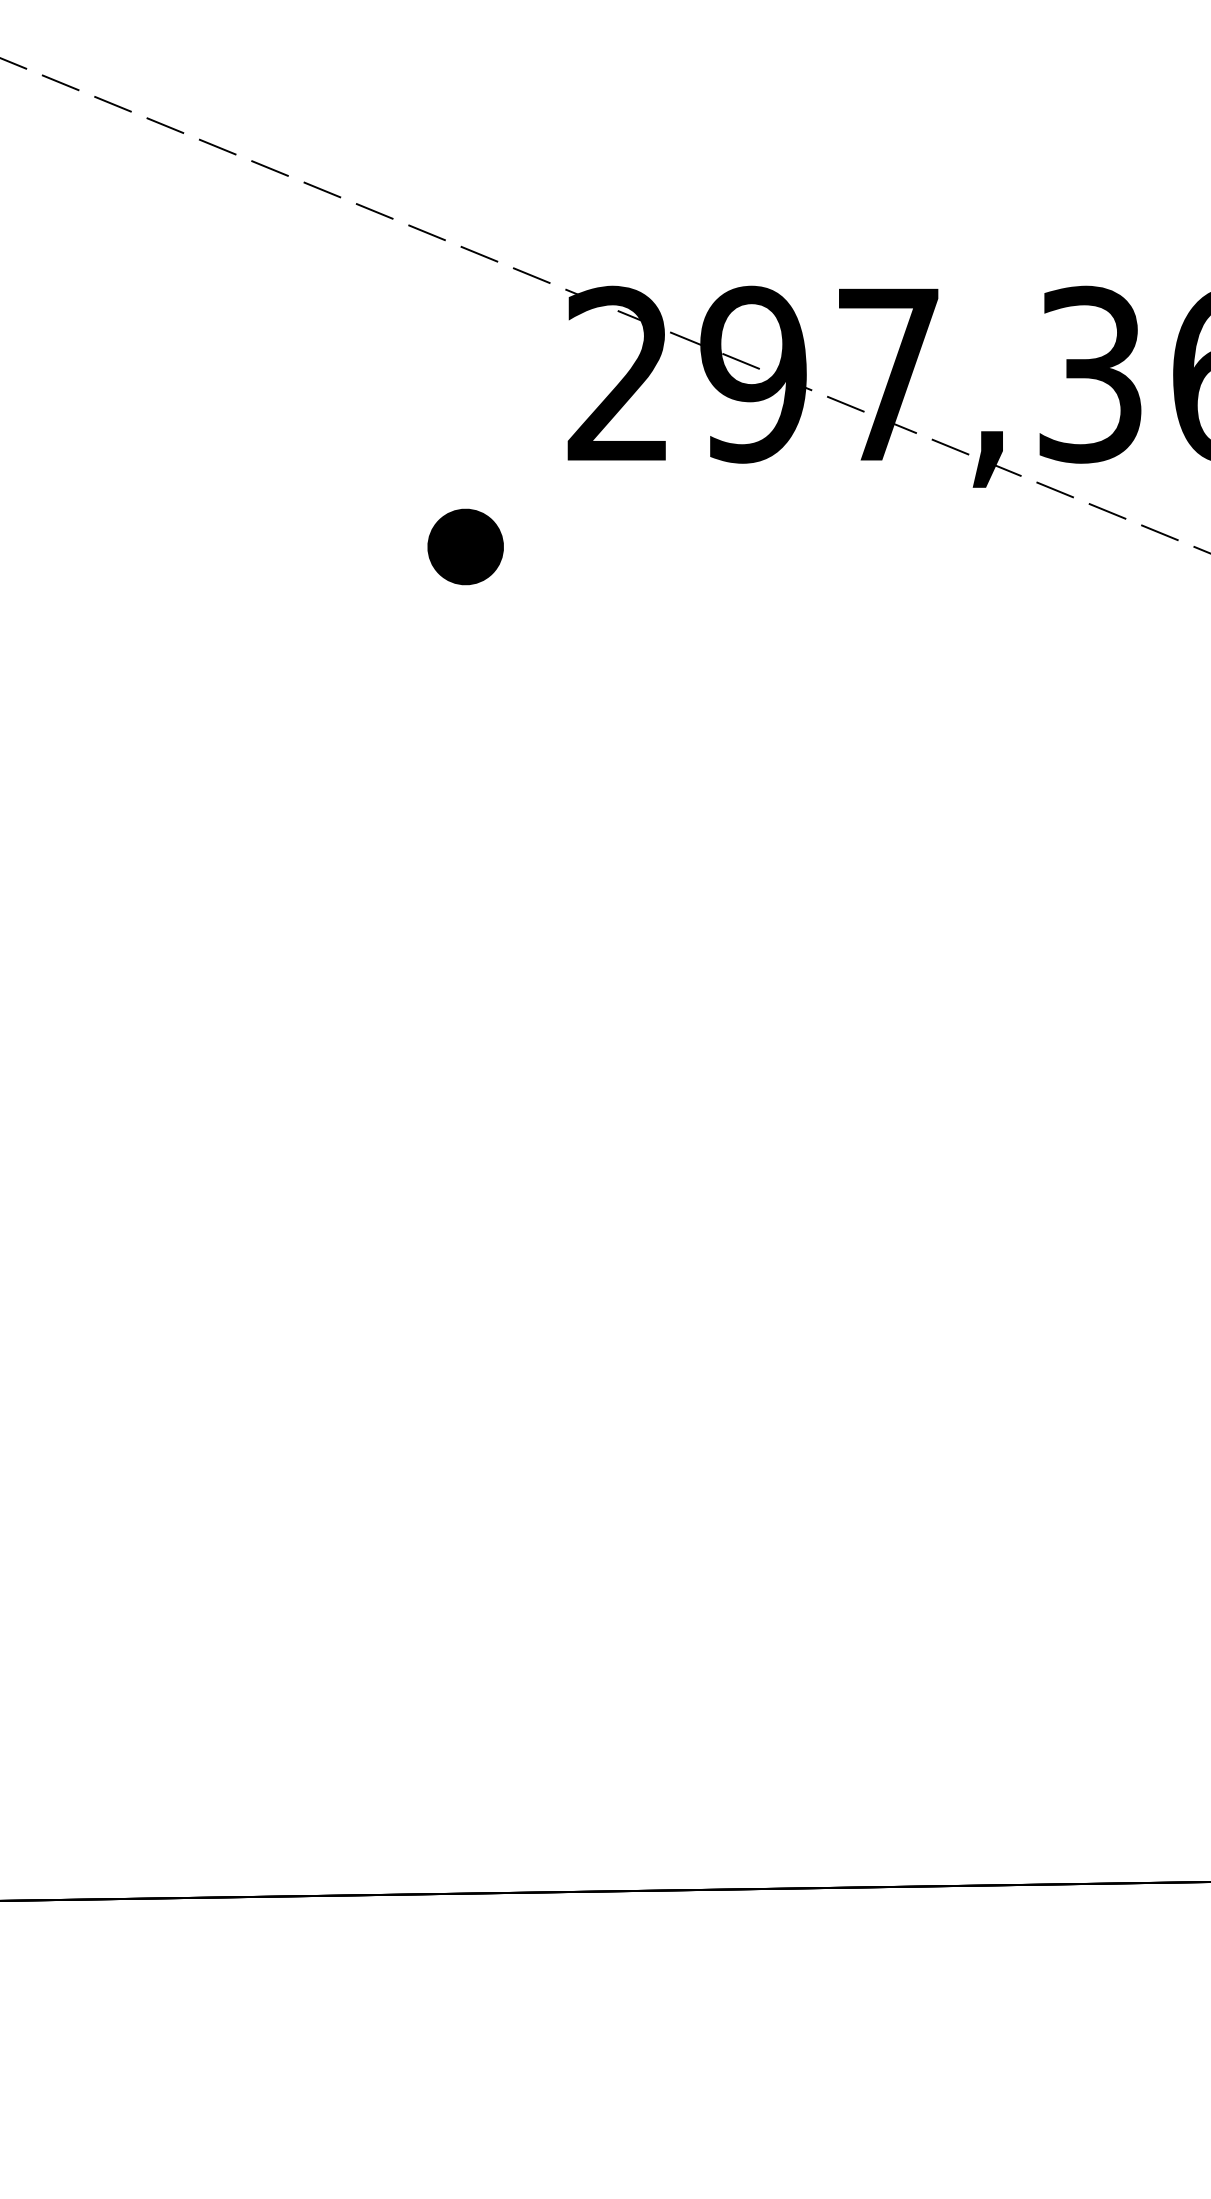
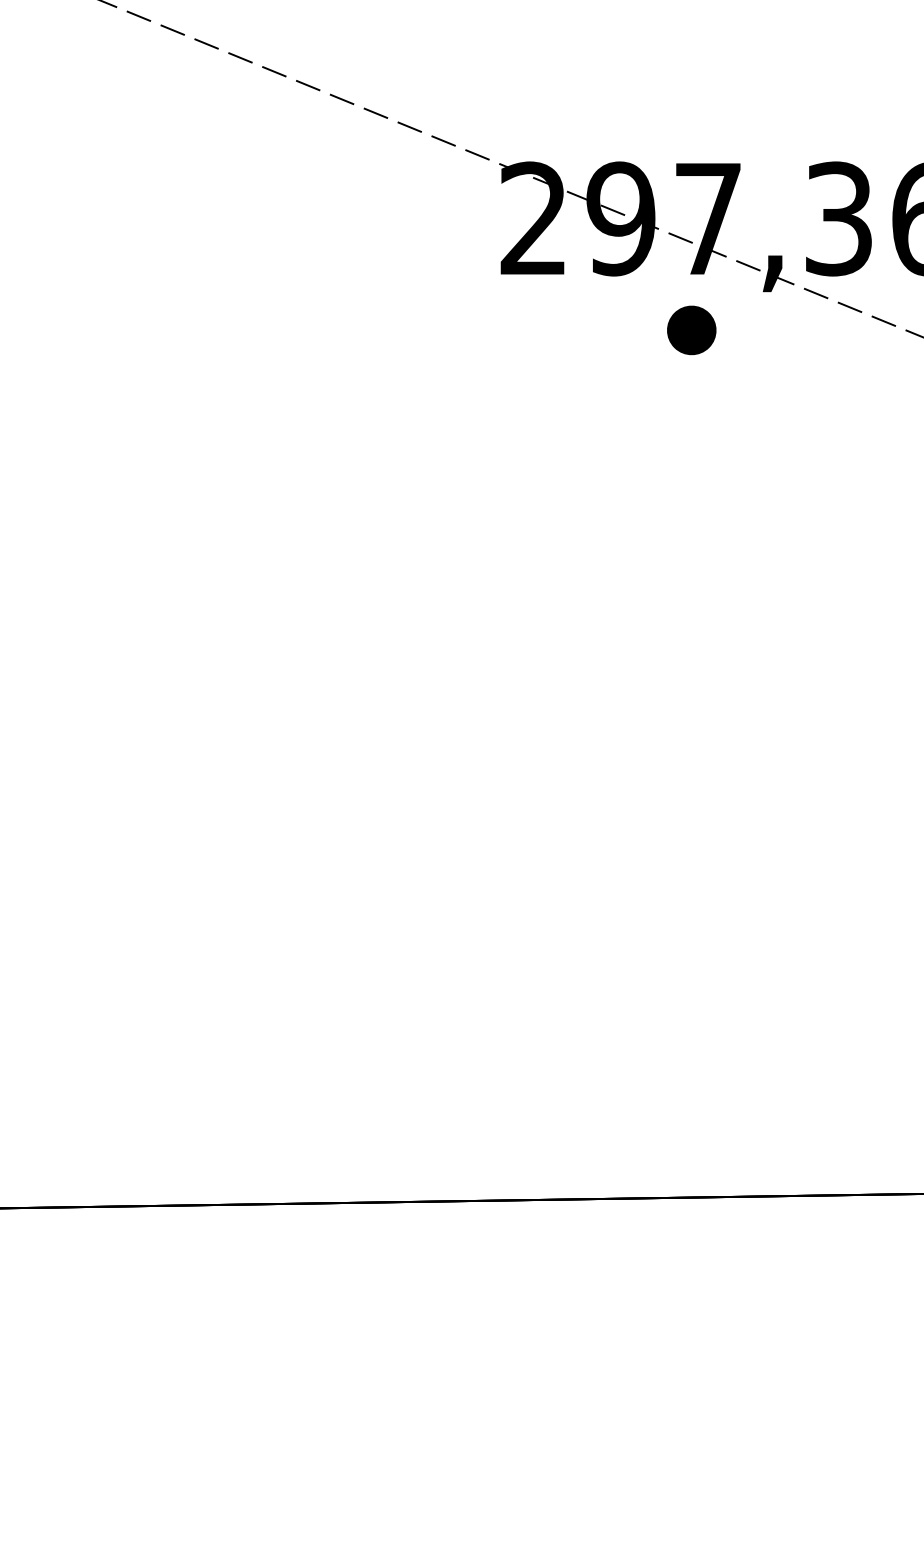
part: (465, 547) -> (691, 330), moved

